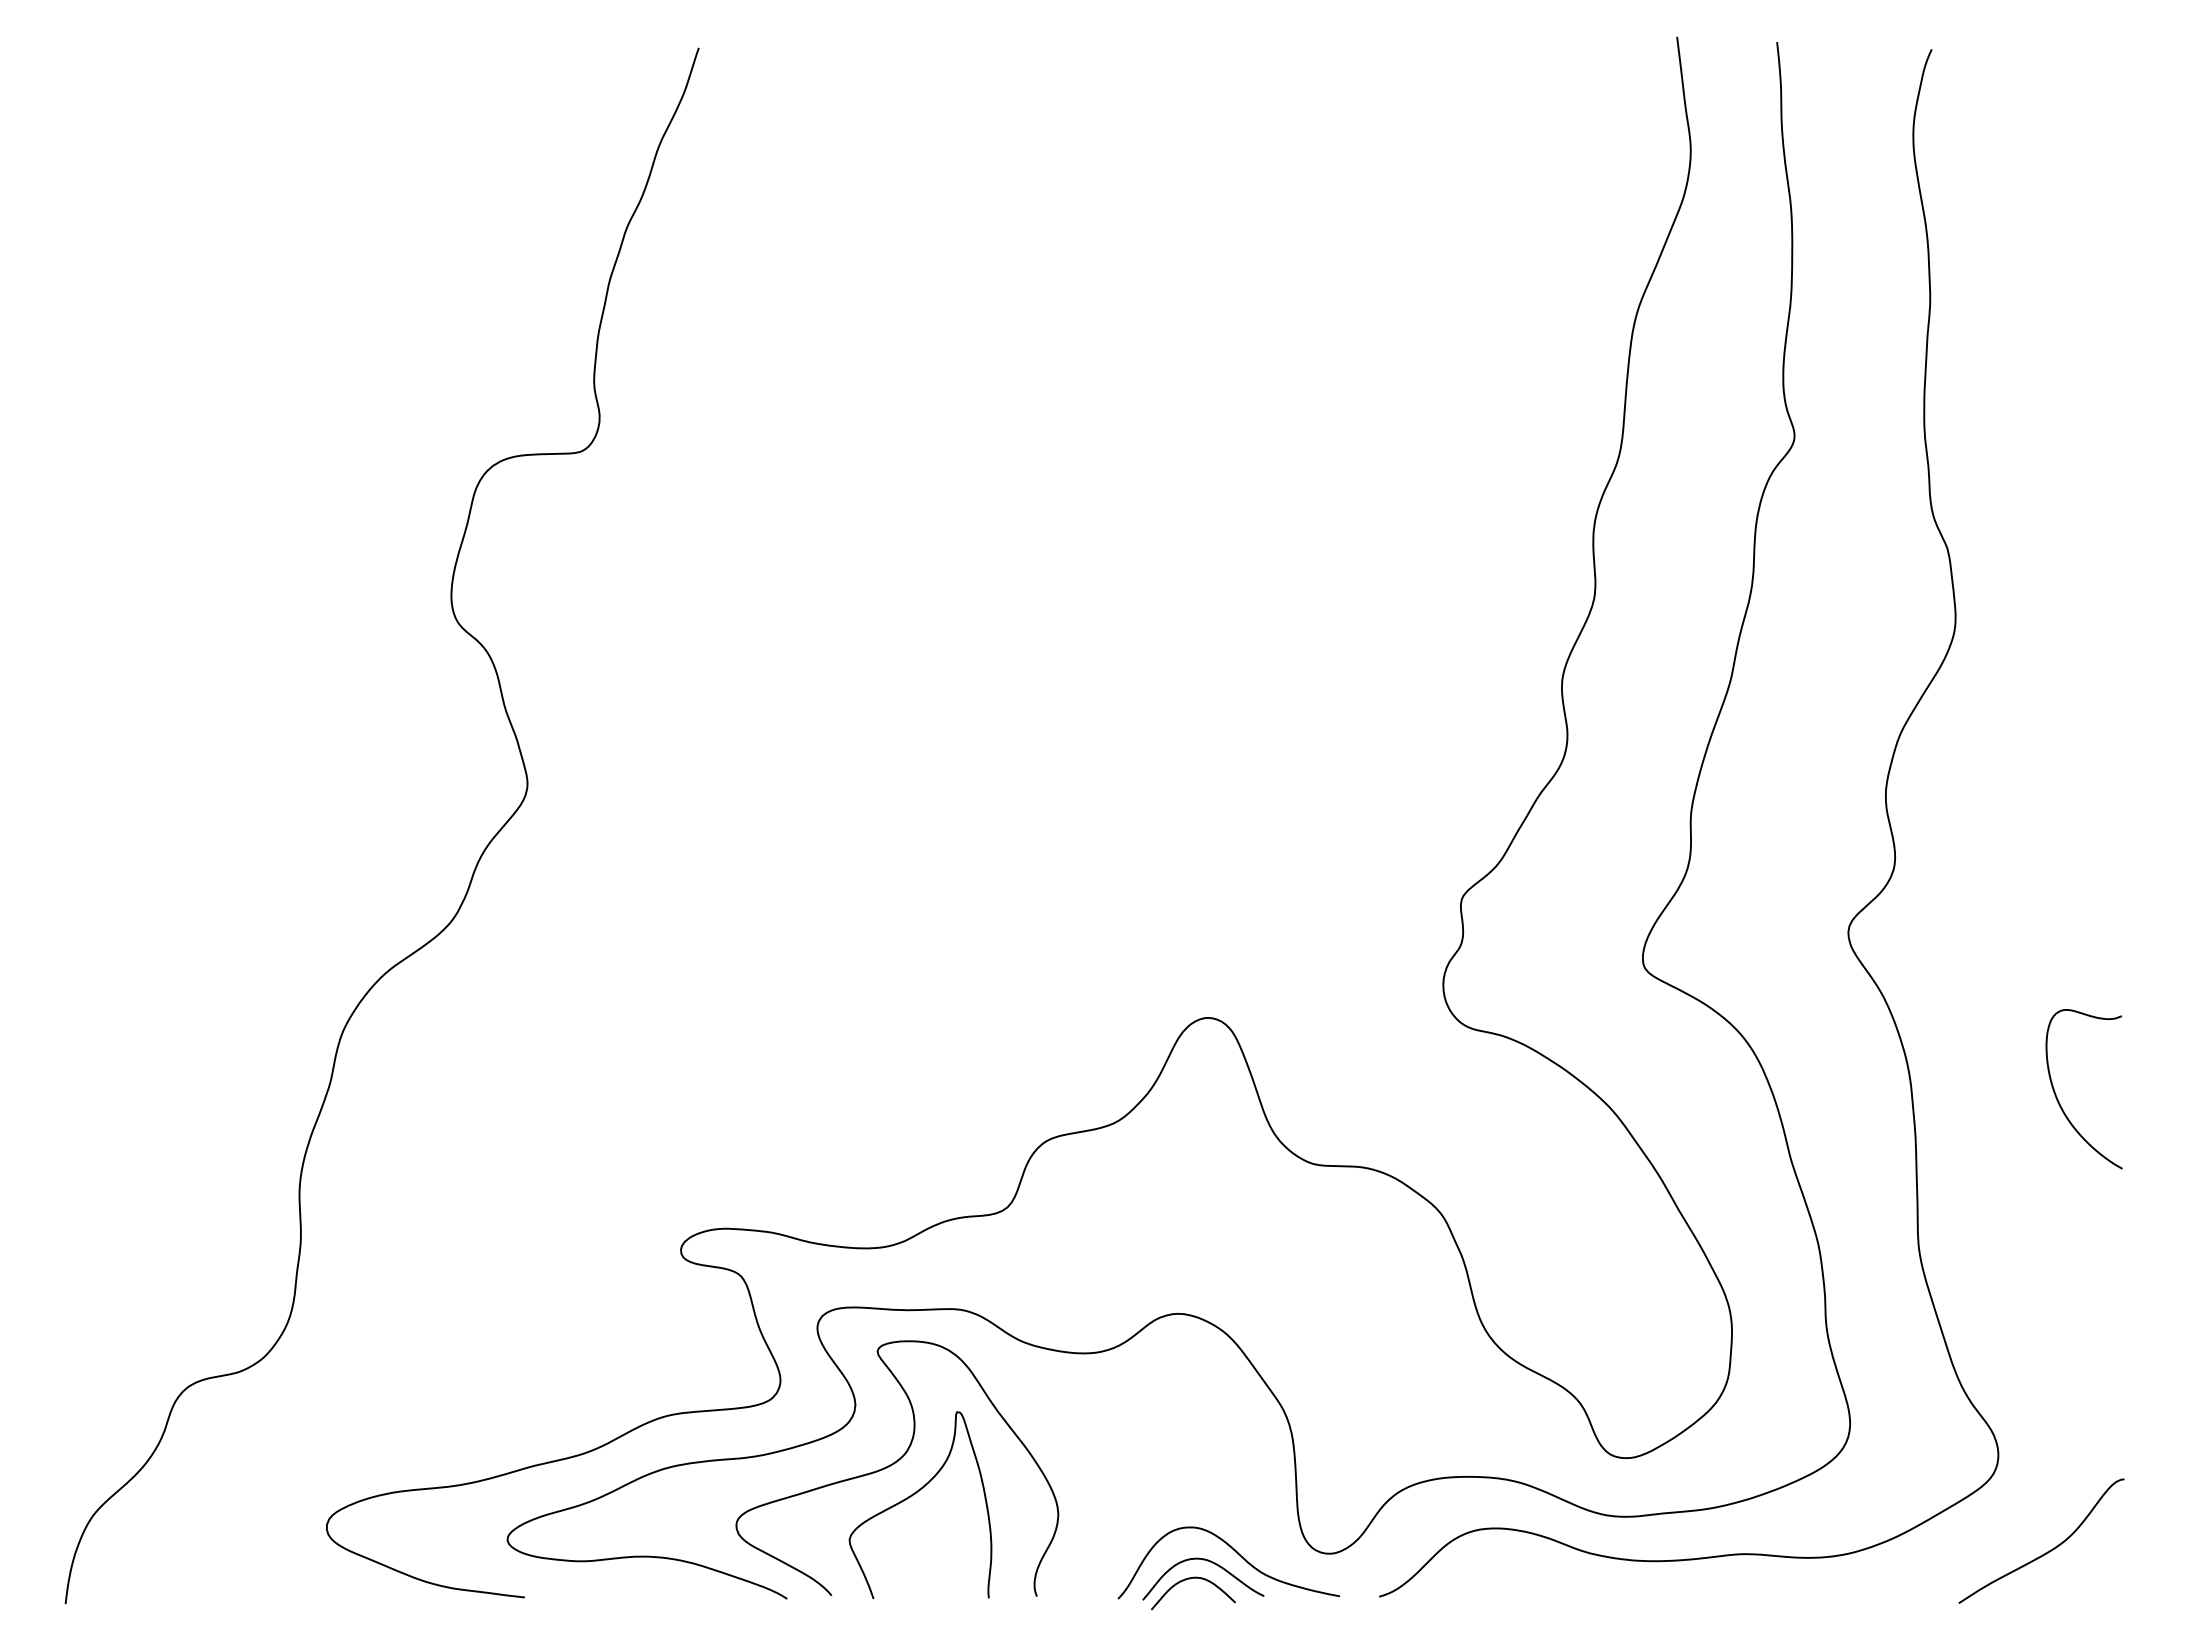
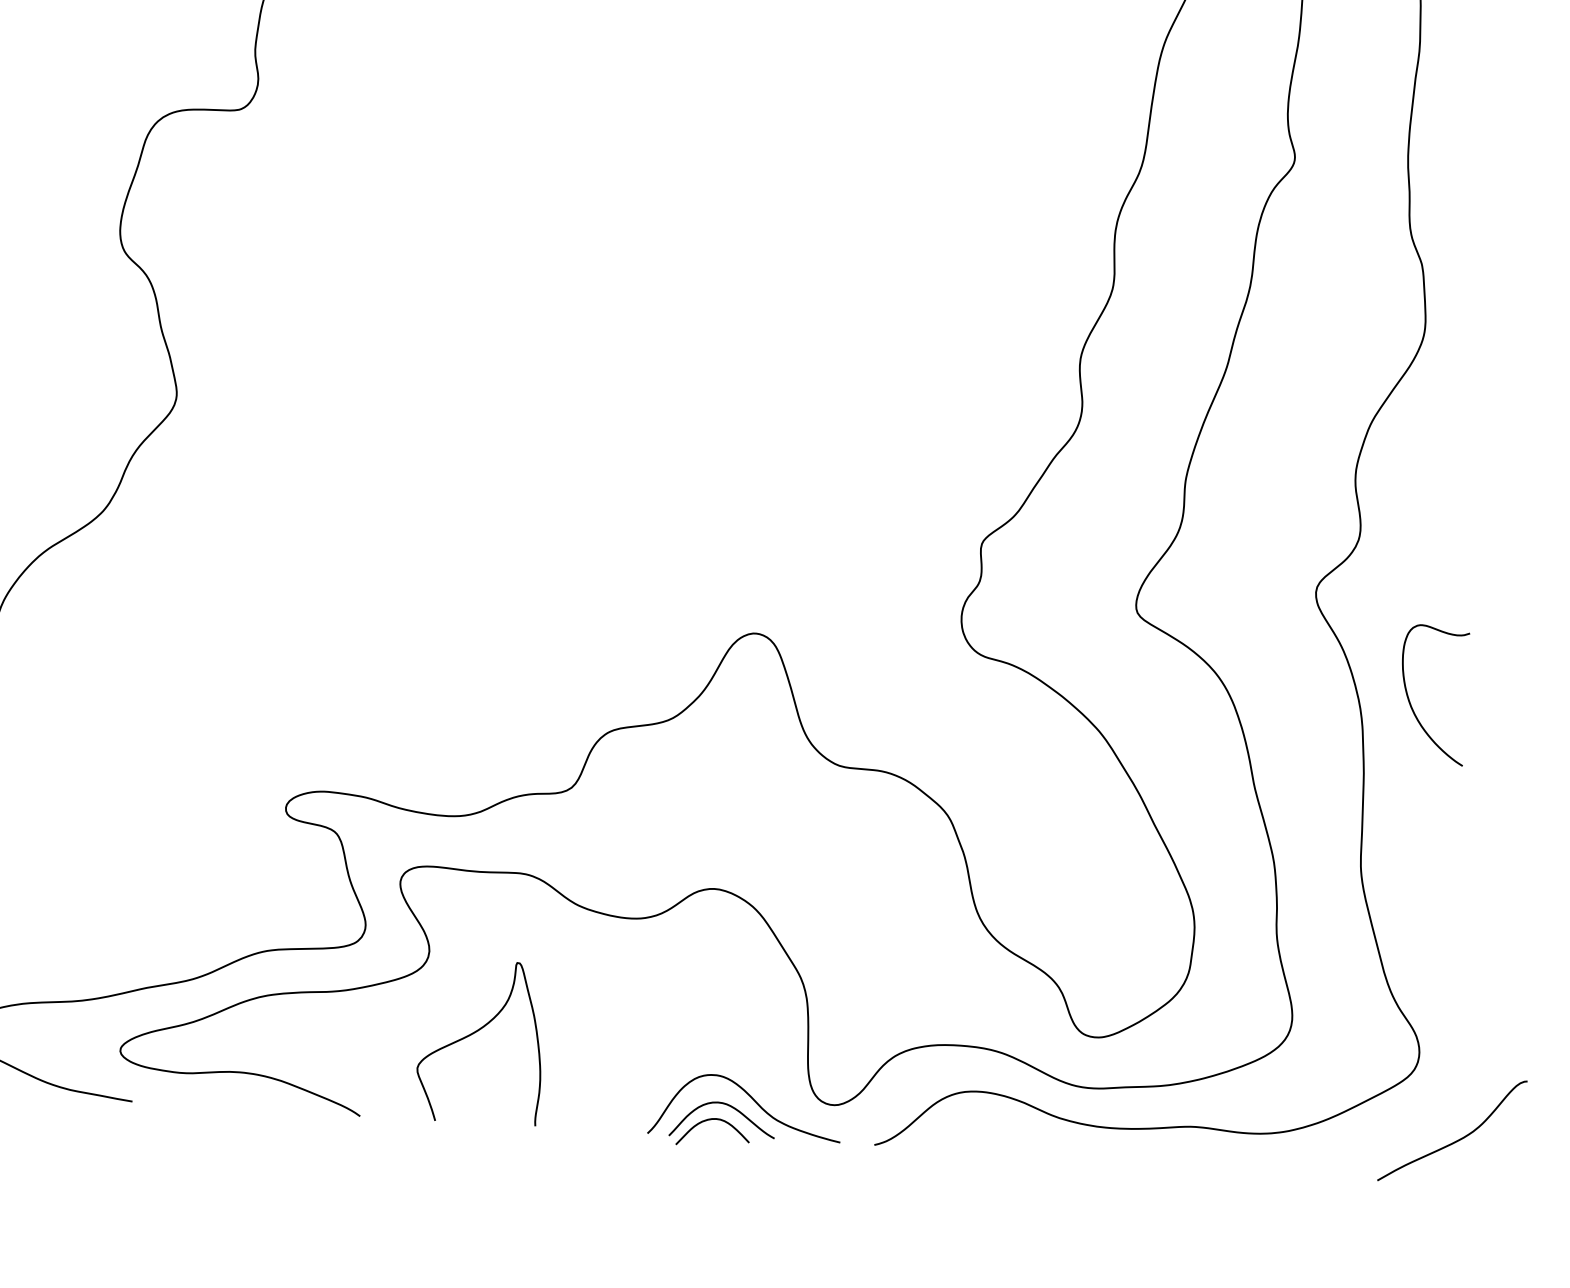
curve: (2059, 1101) -> (1411, 704), moved
curve: (894, 1464) -> (460, 1005), removed

